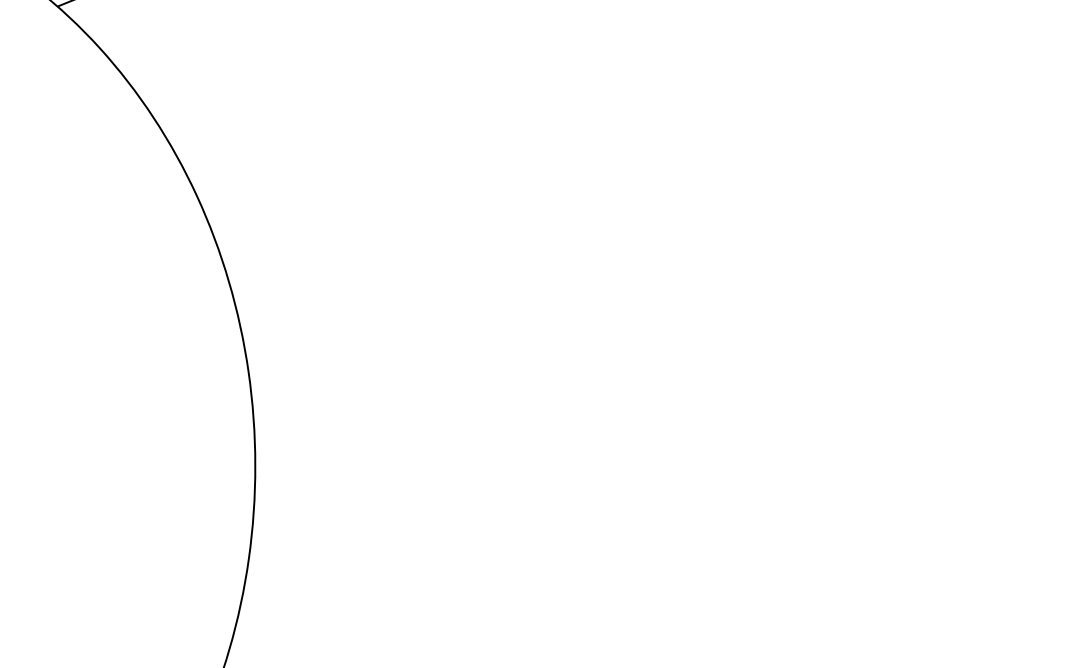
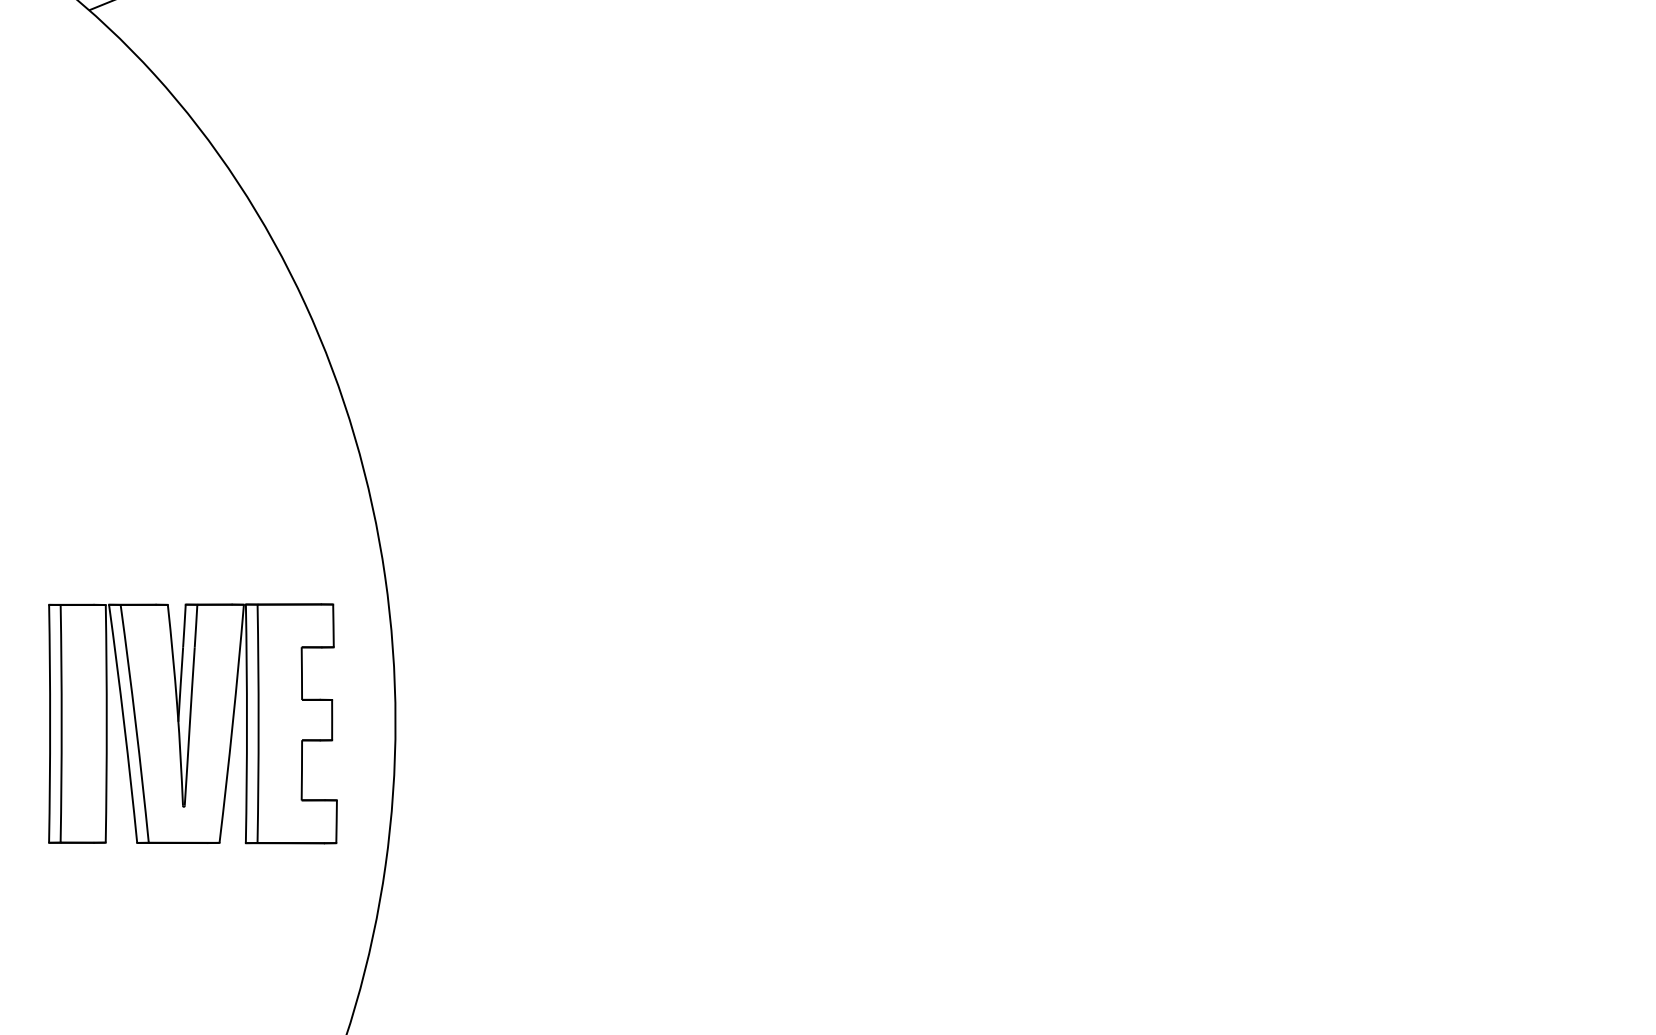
part: (124, 467) -> (192, 724), added

